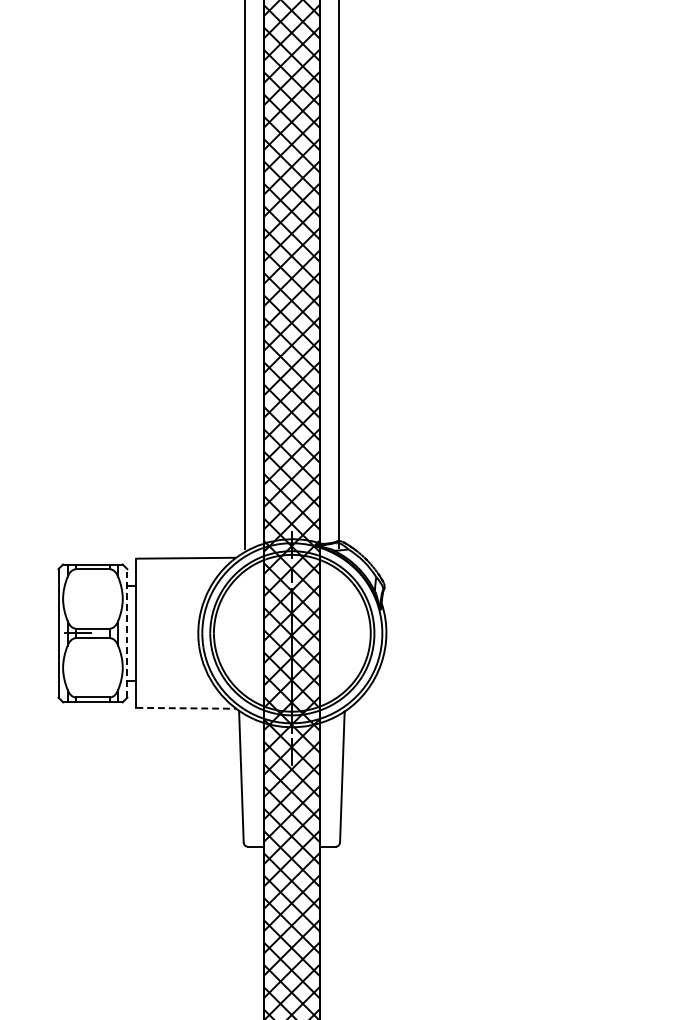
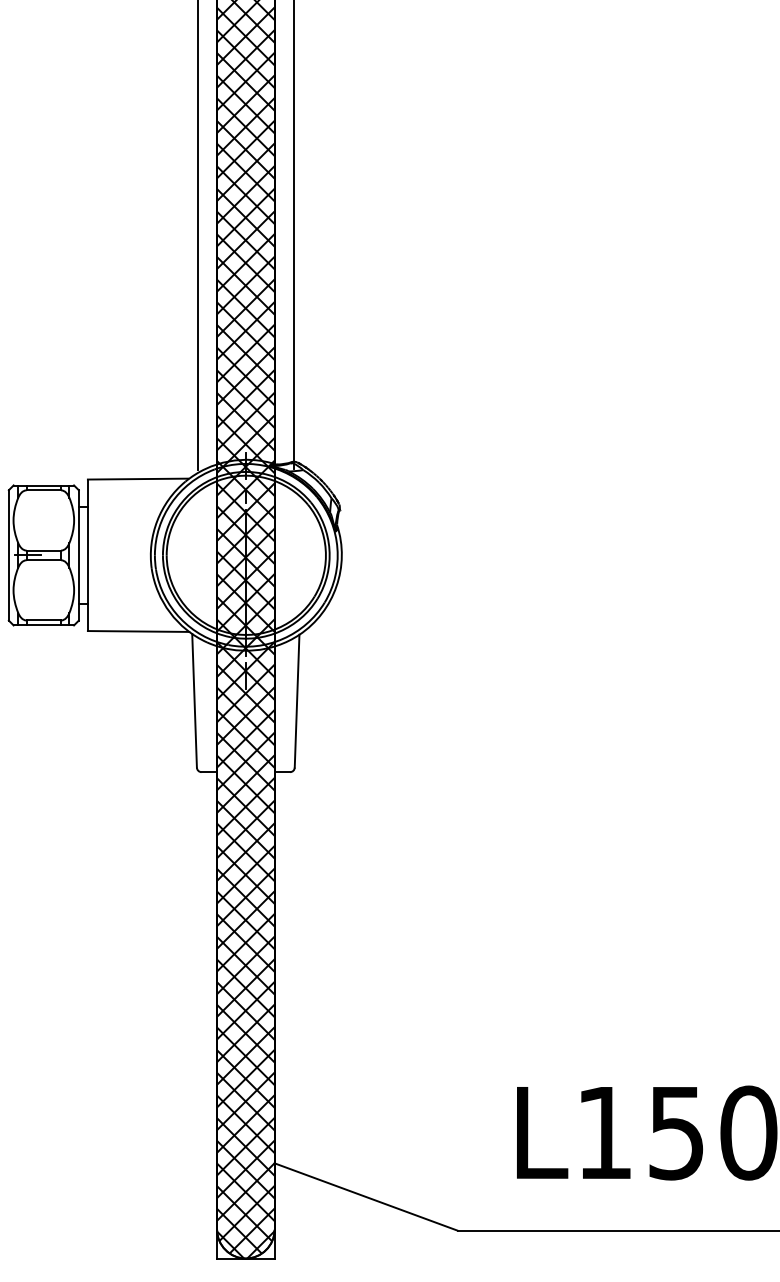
line: (127, 632) -> (78, 554), dashed -> solid
line: (186, 708) -> (138, 631), dashed -> solid

